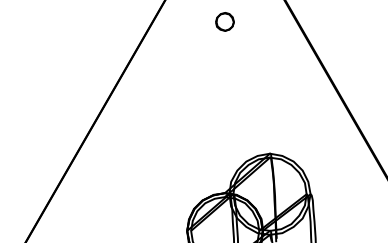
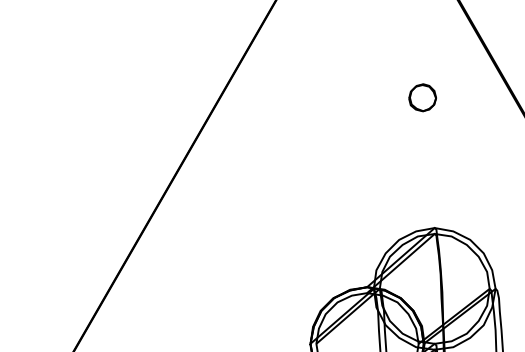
part: (224, 21) -> (421, 97), moved

